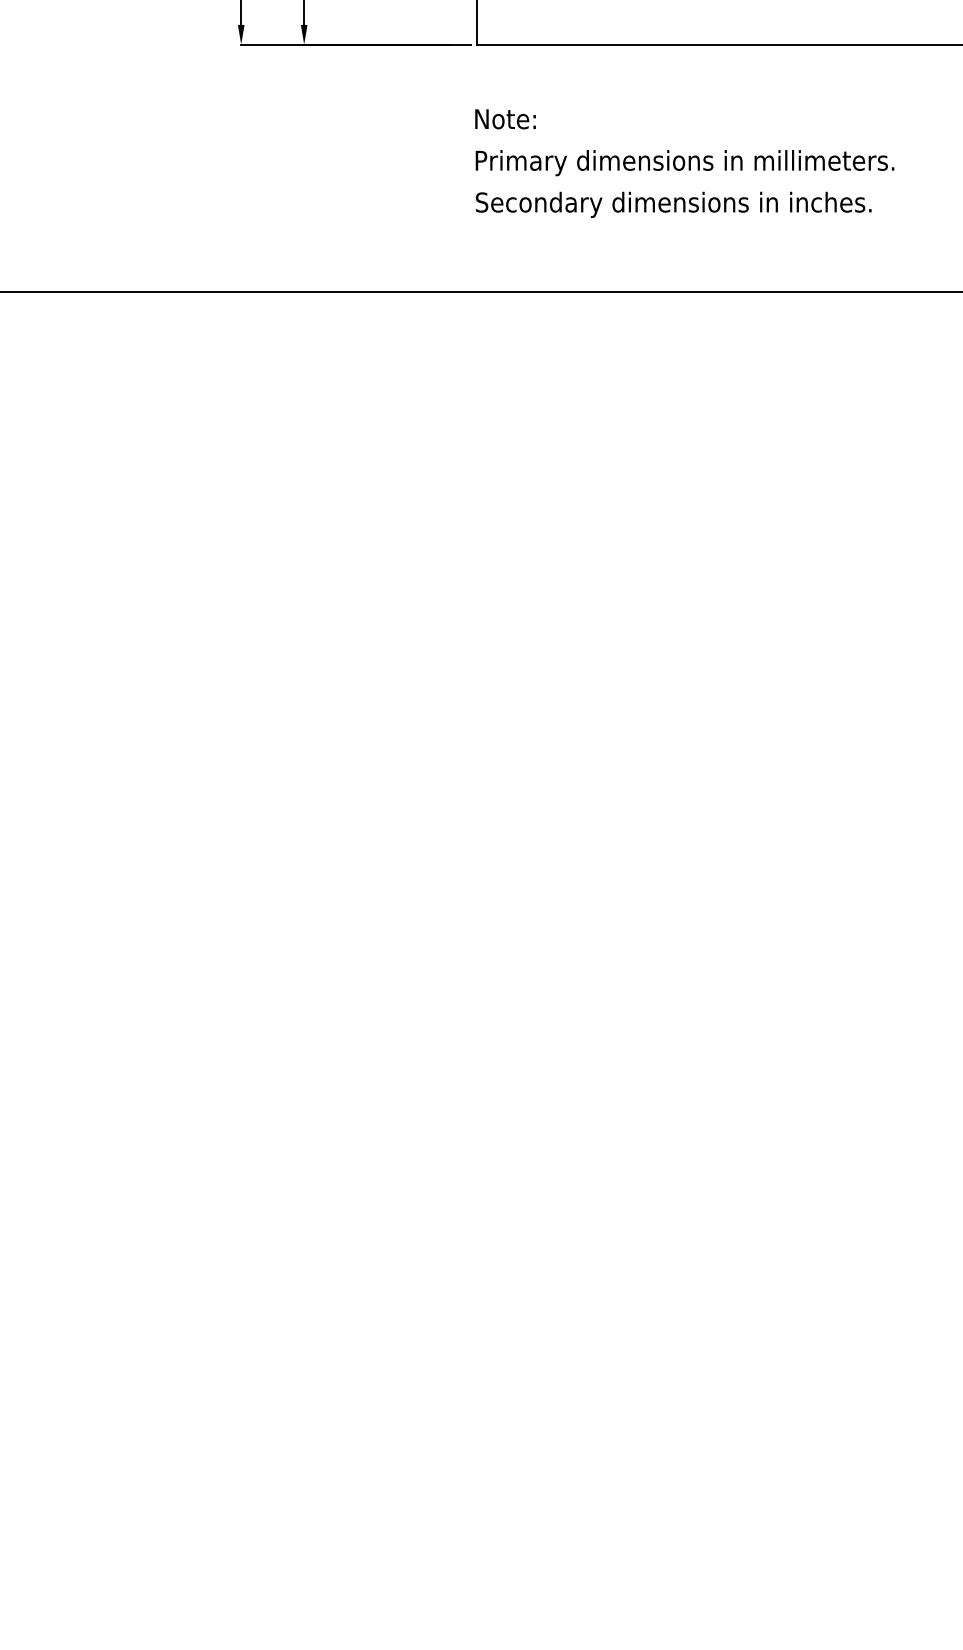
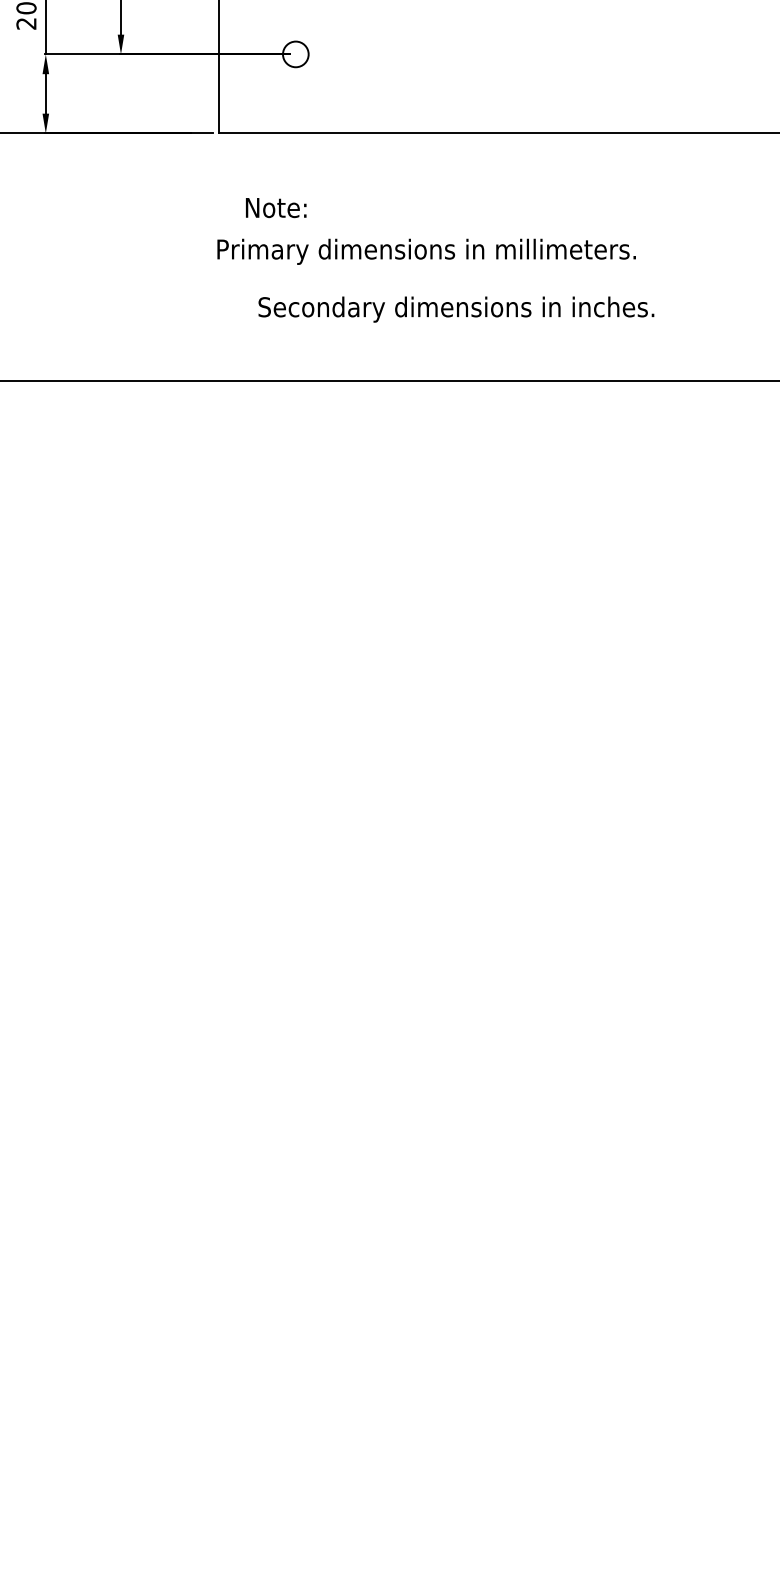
text: (505, 119) -> (276, 208), moved
text: (673, 204) -> (456, 309), moved

